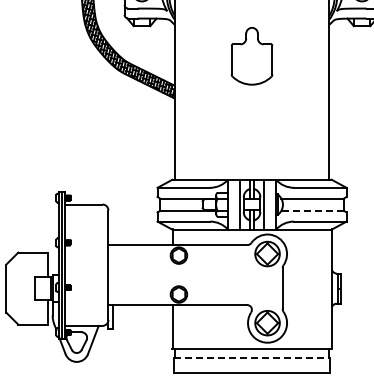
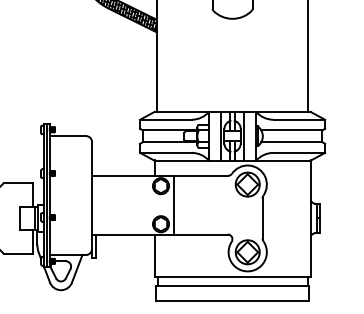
line: (312, 210) -> (291, 141), dashed -> solid
line: (192, 275) -> (174, 205), added
line: (252, 357) -> (233, 285), dashed -> solid

